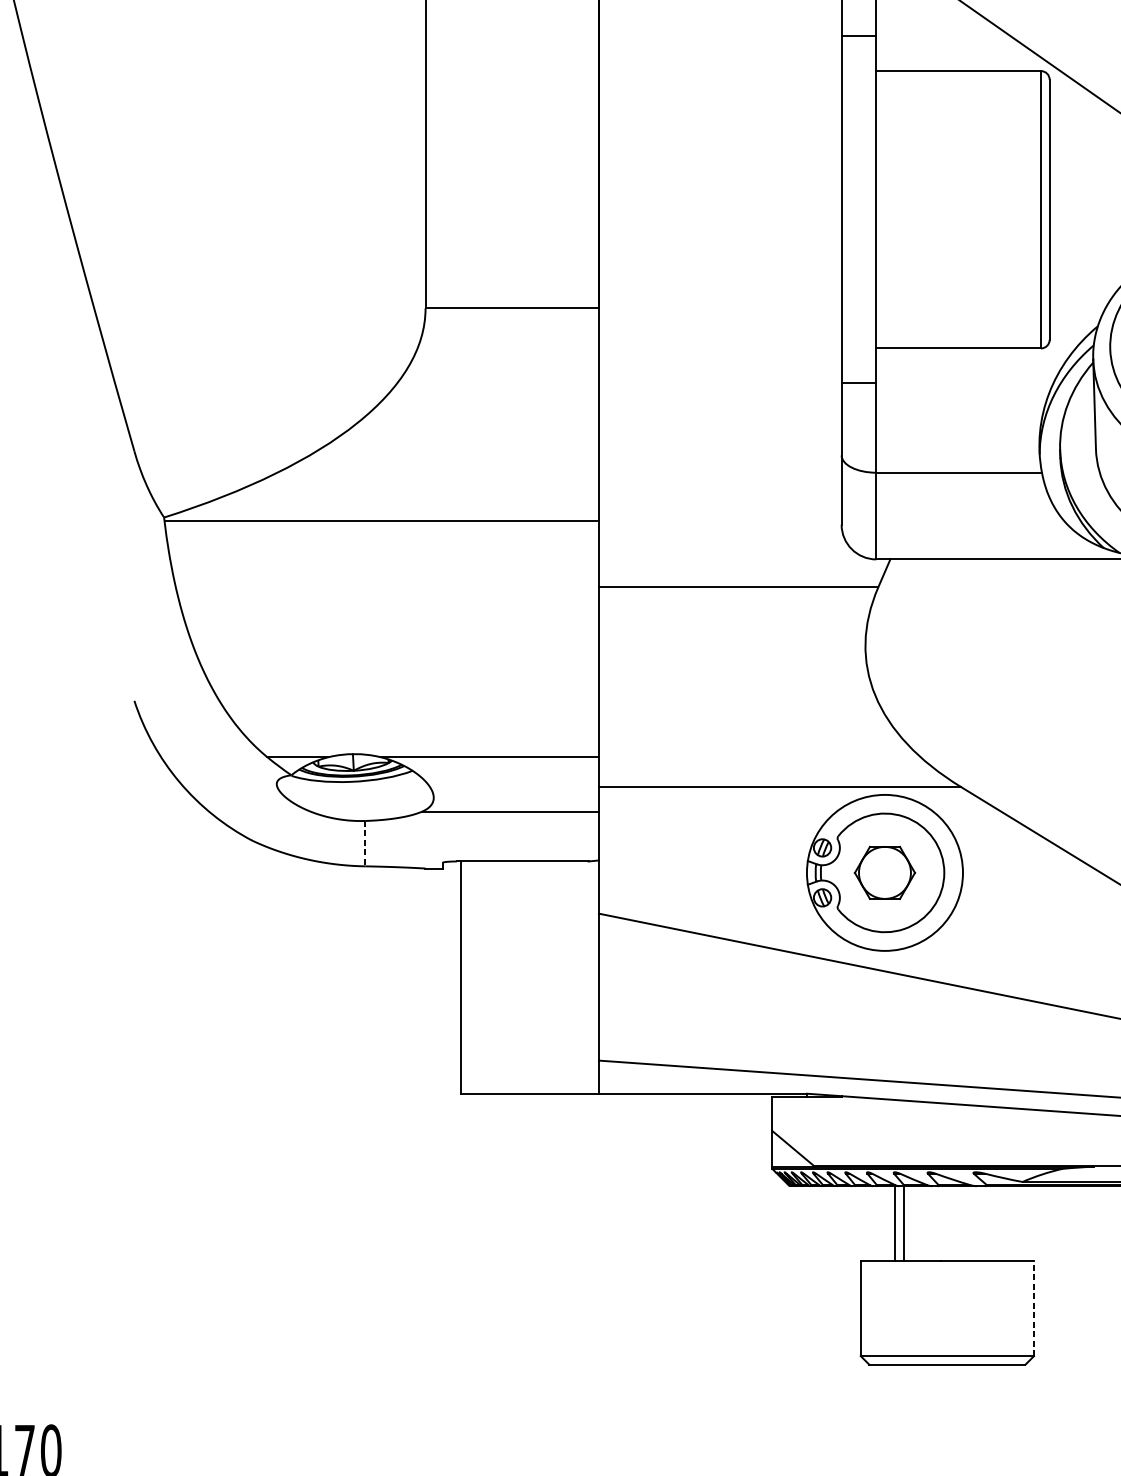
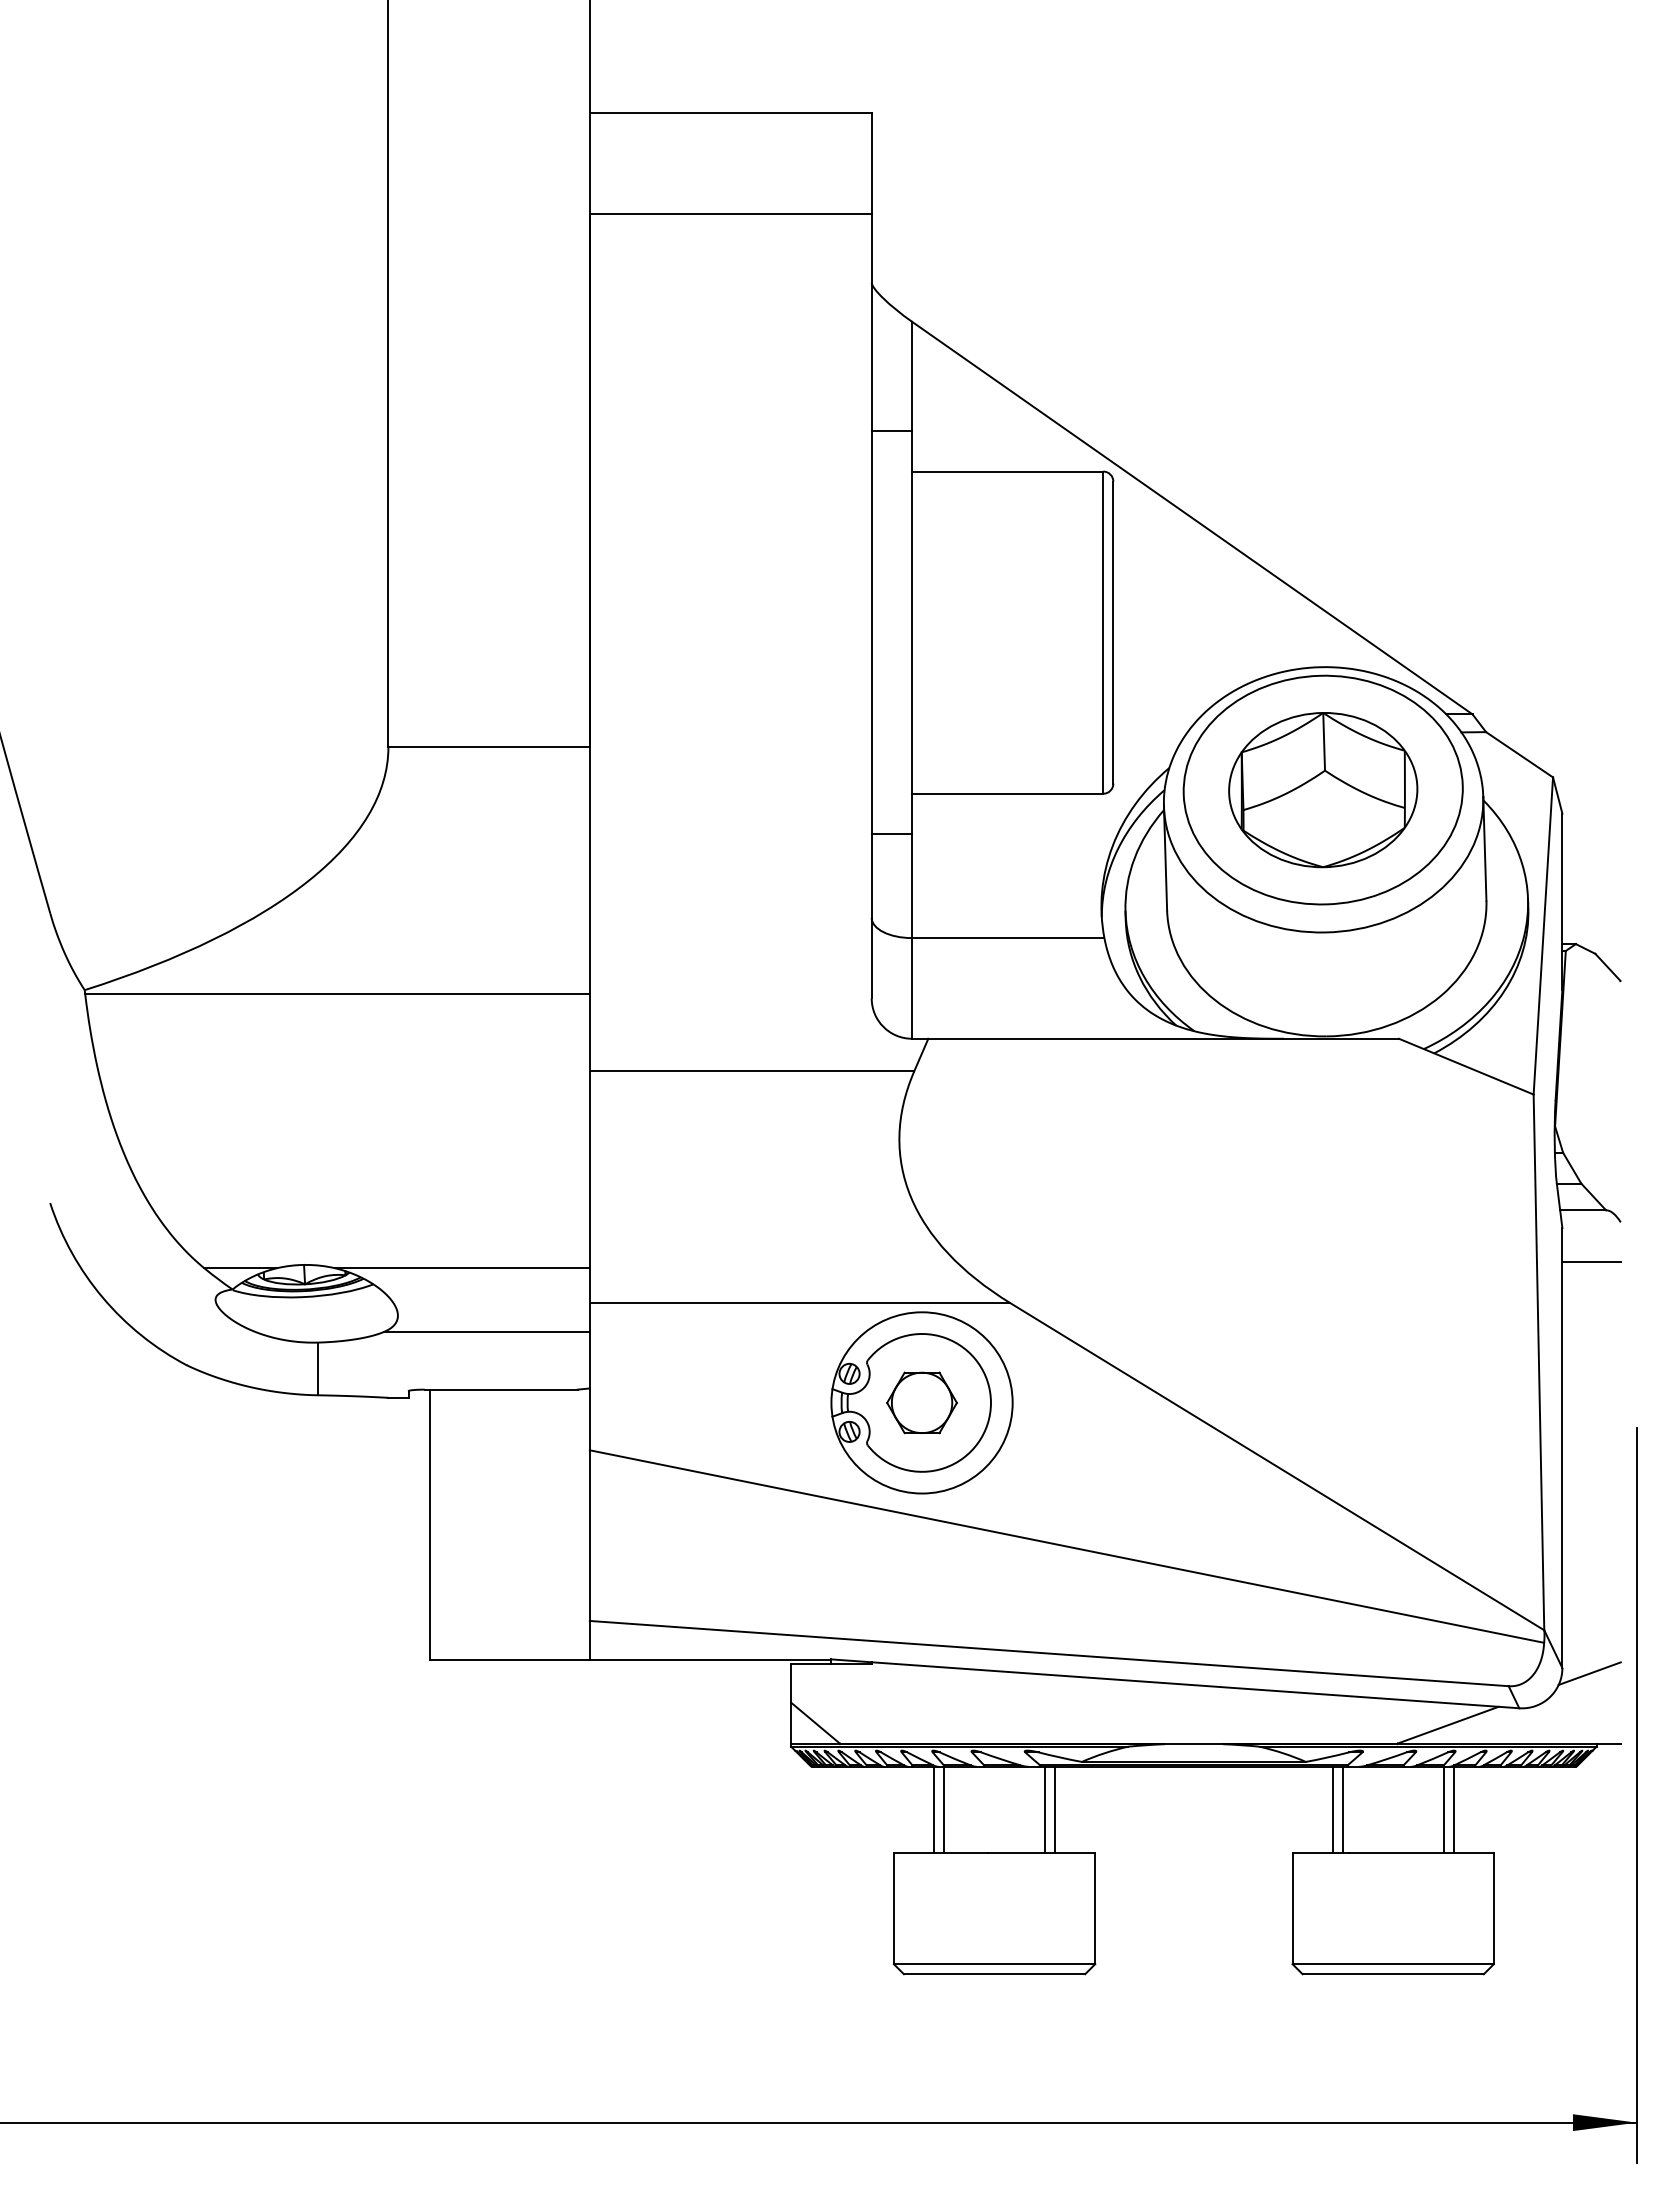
line: (365, 844) -> (318, 1369), dashed -> solid
line: (990, 1222) -> (1044, 1809), added
line: (998, 1222) -> (1054, 1809), added
line: (1034, 1308) -> (1095, 1908), dashed -> solid

